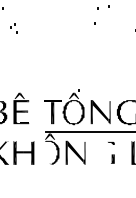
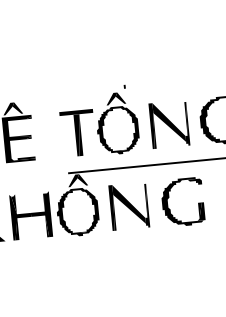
fill: (102, 152) -> (180, 200), added
fill: (45, 153) -> (72, 213), added

